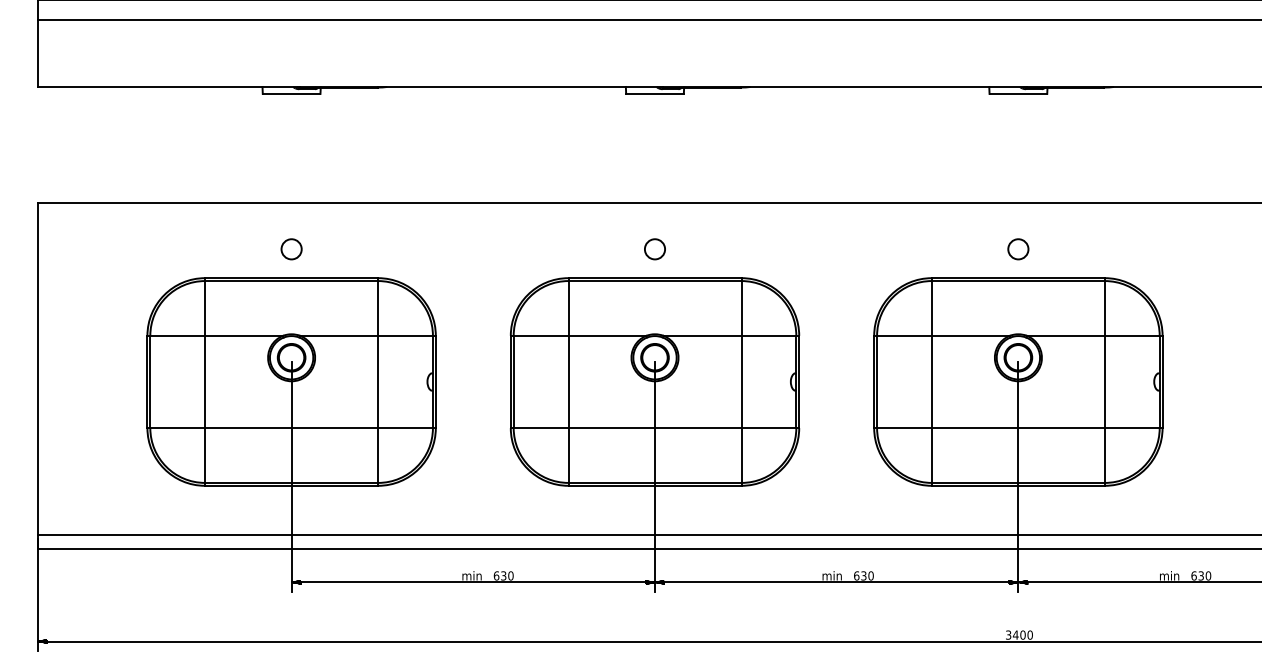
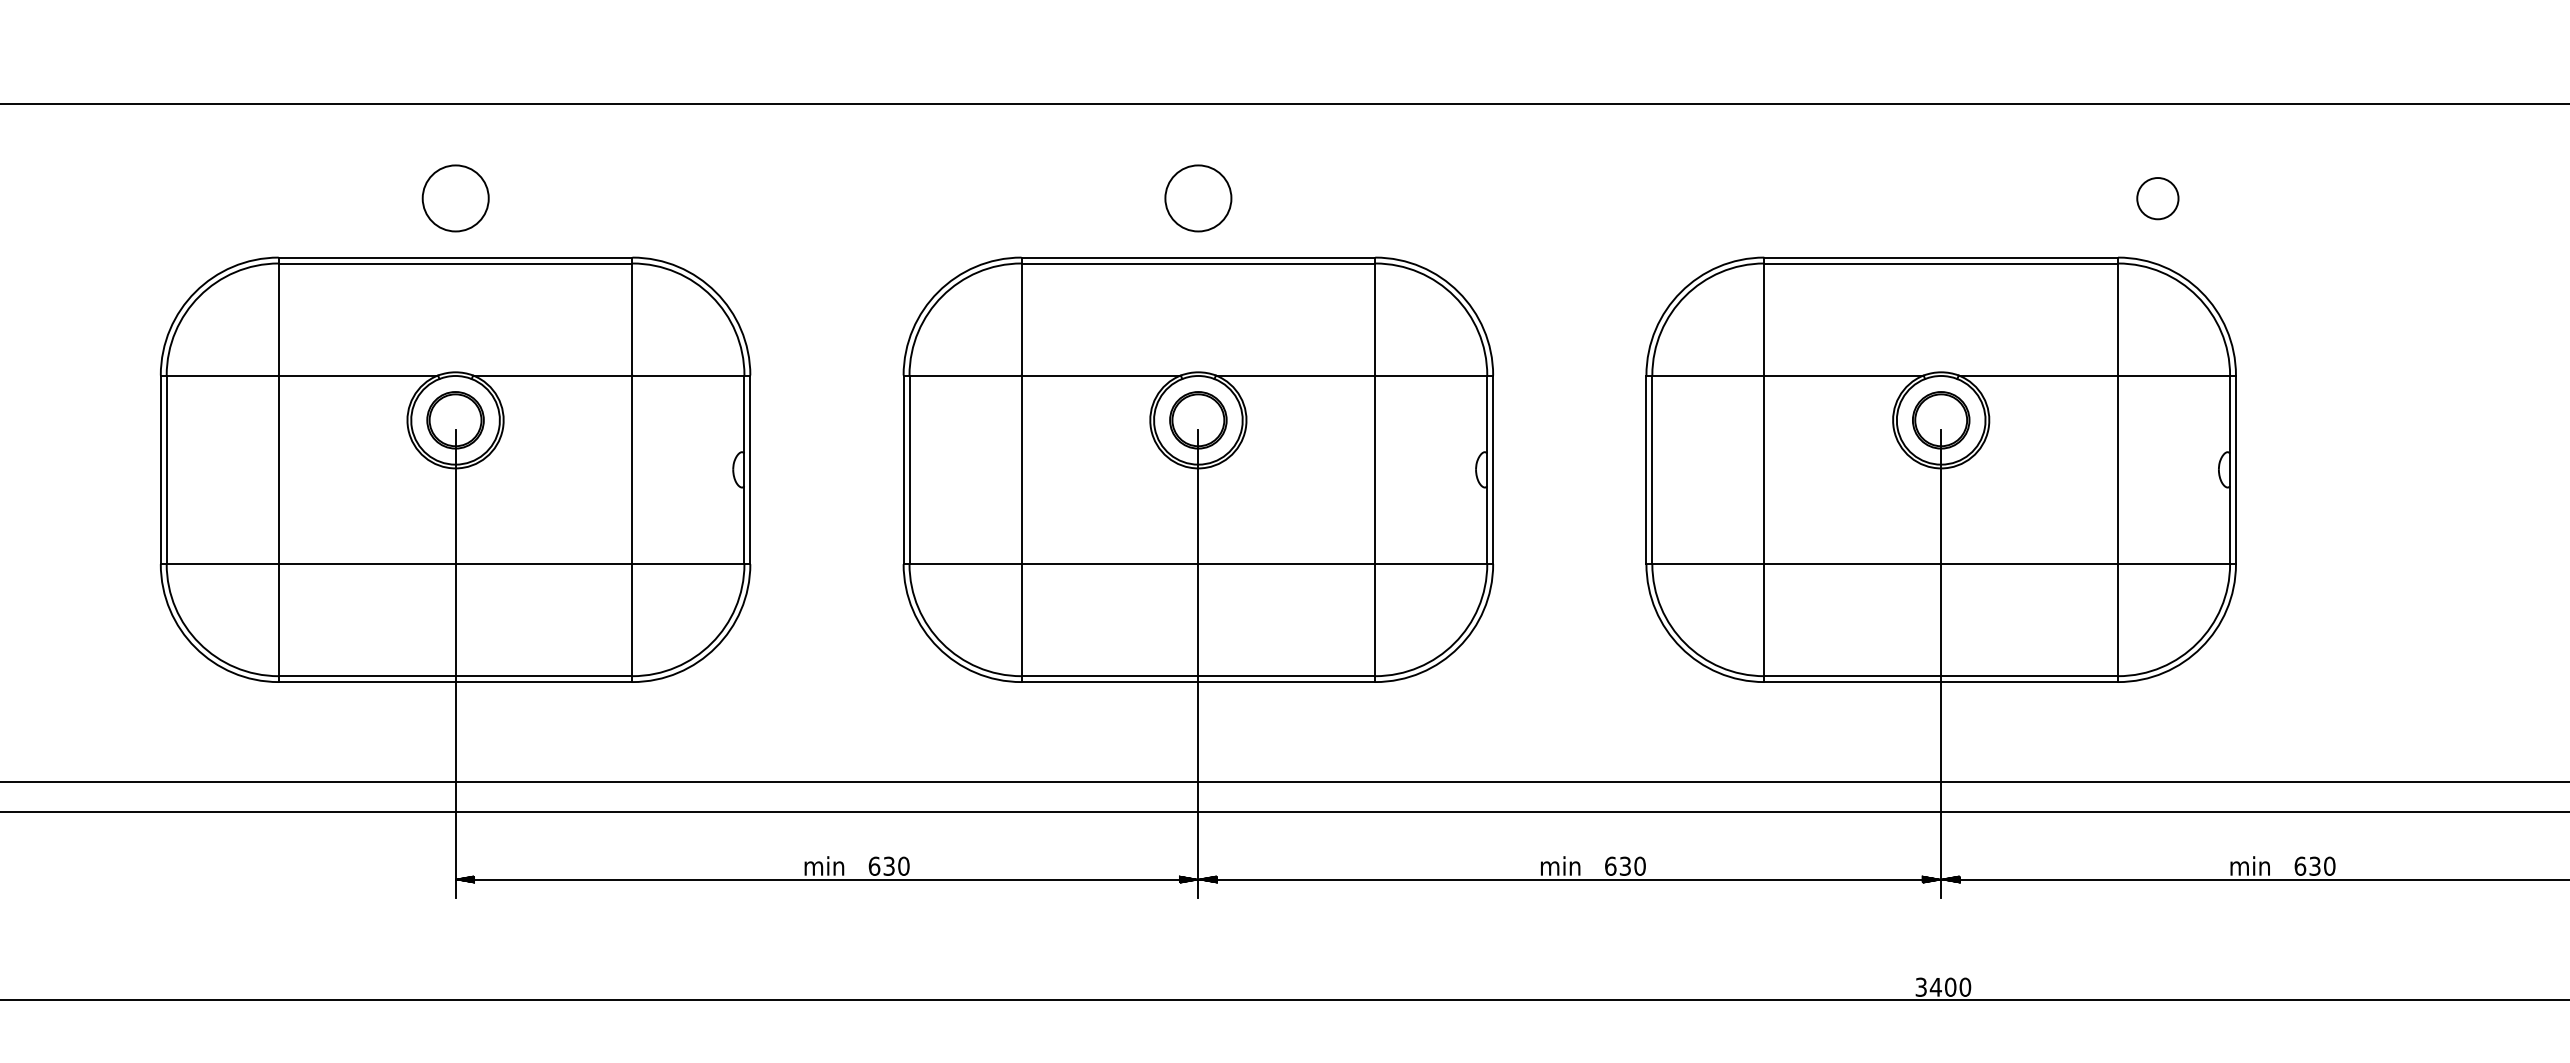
circle: (291, 249) -> (455, 198), size x1.6
circle: (654, 249) -> (1197, 198), size x1.6
circle: (1018, 249) -> (2158, 198), moved

